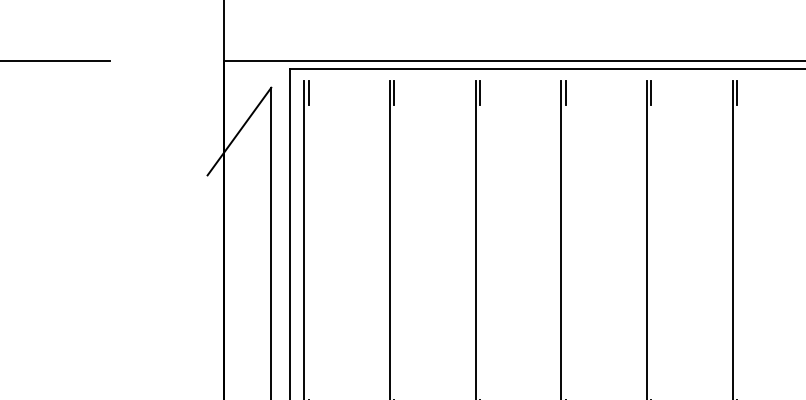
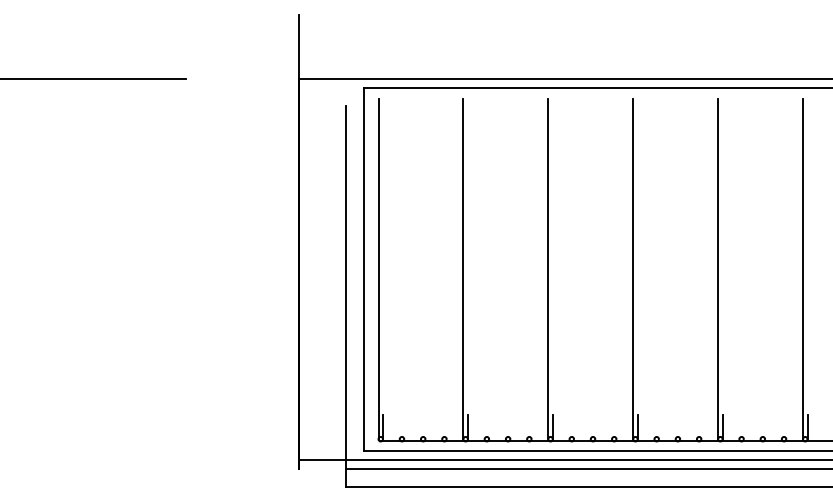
line: (309, 93) -> (383, 111), removed
line: (394, 93) -> (467, 111), removed
line: (479, 93) -> (552, 111), removed
line: (565, 93) -> (637, 111), removed
line: (651, 93) -> (722, 111), removed
line: (737, 93) -> (807, 111), removed
line: (238, 130) -> (313, 148), removed

